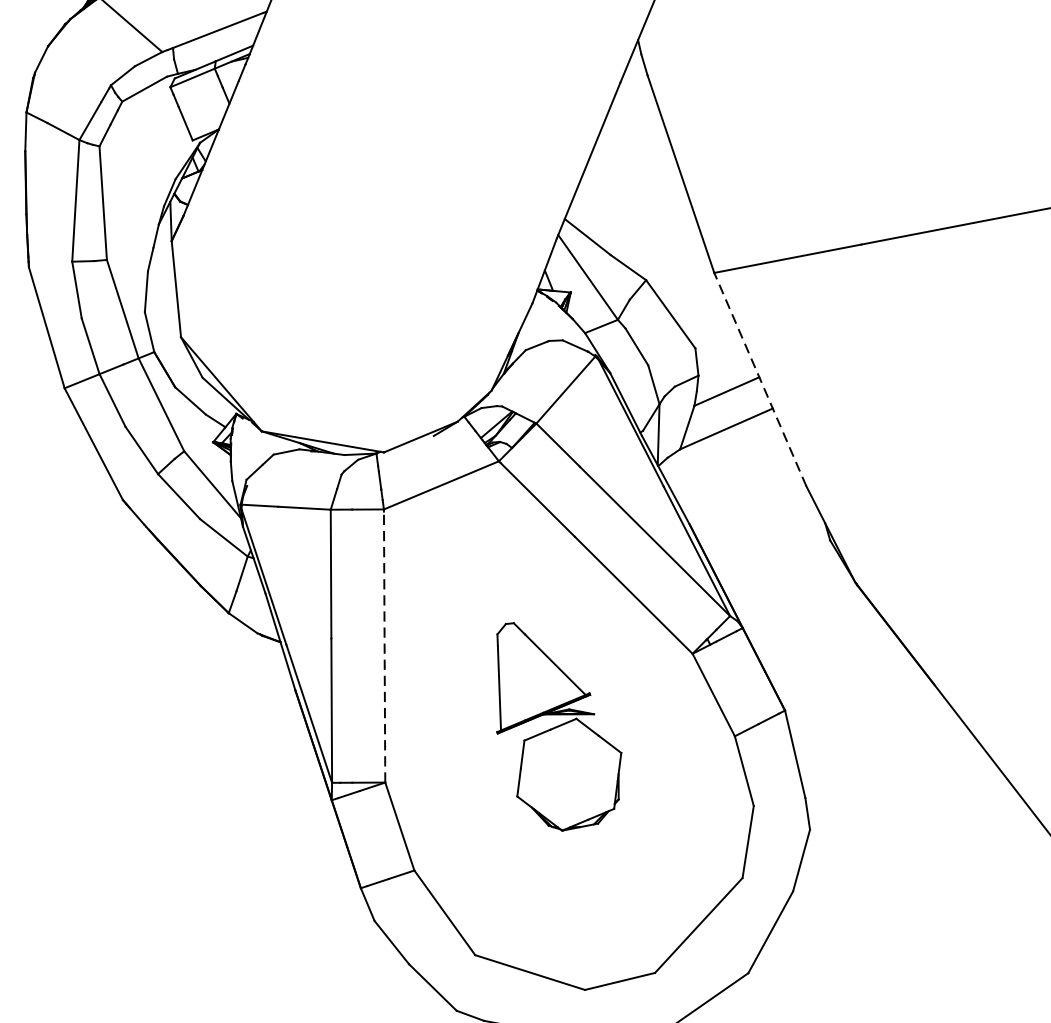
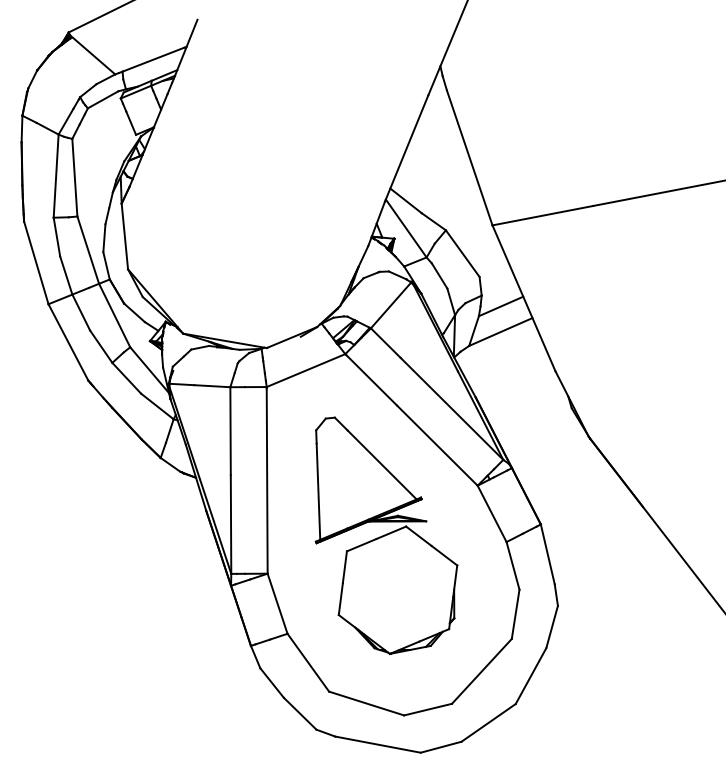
line: (759, 378) -> (523, 297), dashed -> solid
line: (385, 647) -> (267, 481), dashed -> solid
part: (559, 726) -> (386, 535), size x1.67

